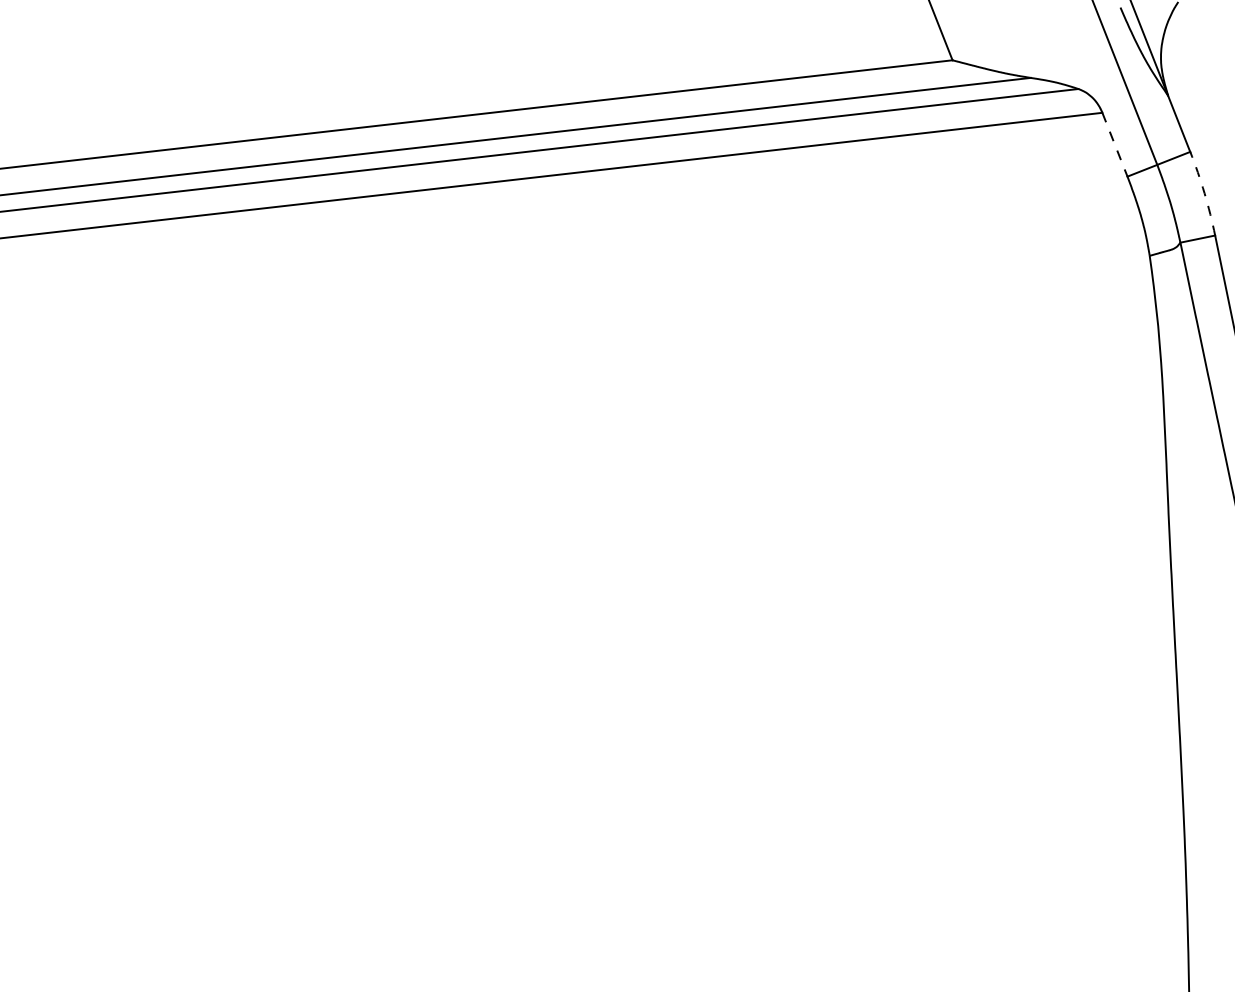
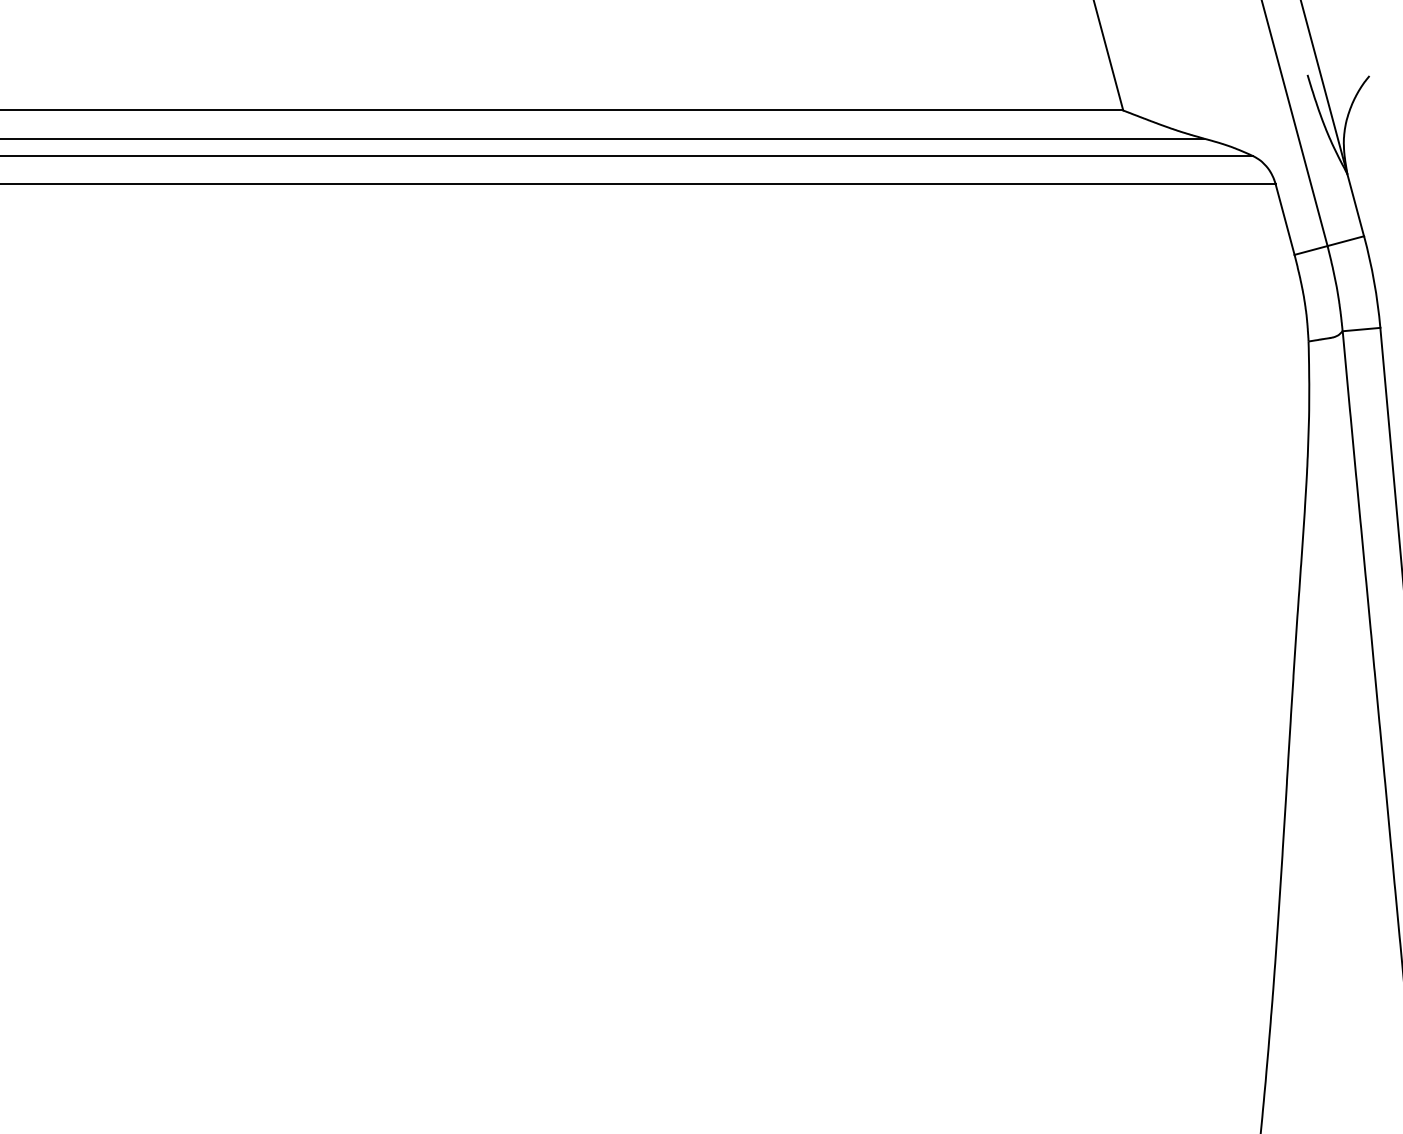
line: (1115, 144) -> (1285, 219), dashed -> solid
arc: (1204, 192) -> (1374, 281), dashed -> solid

